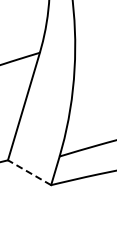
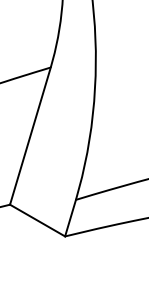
line: (29, 172) -> (37, 220), dashed -> solid

